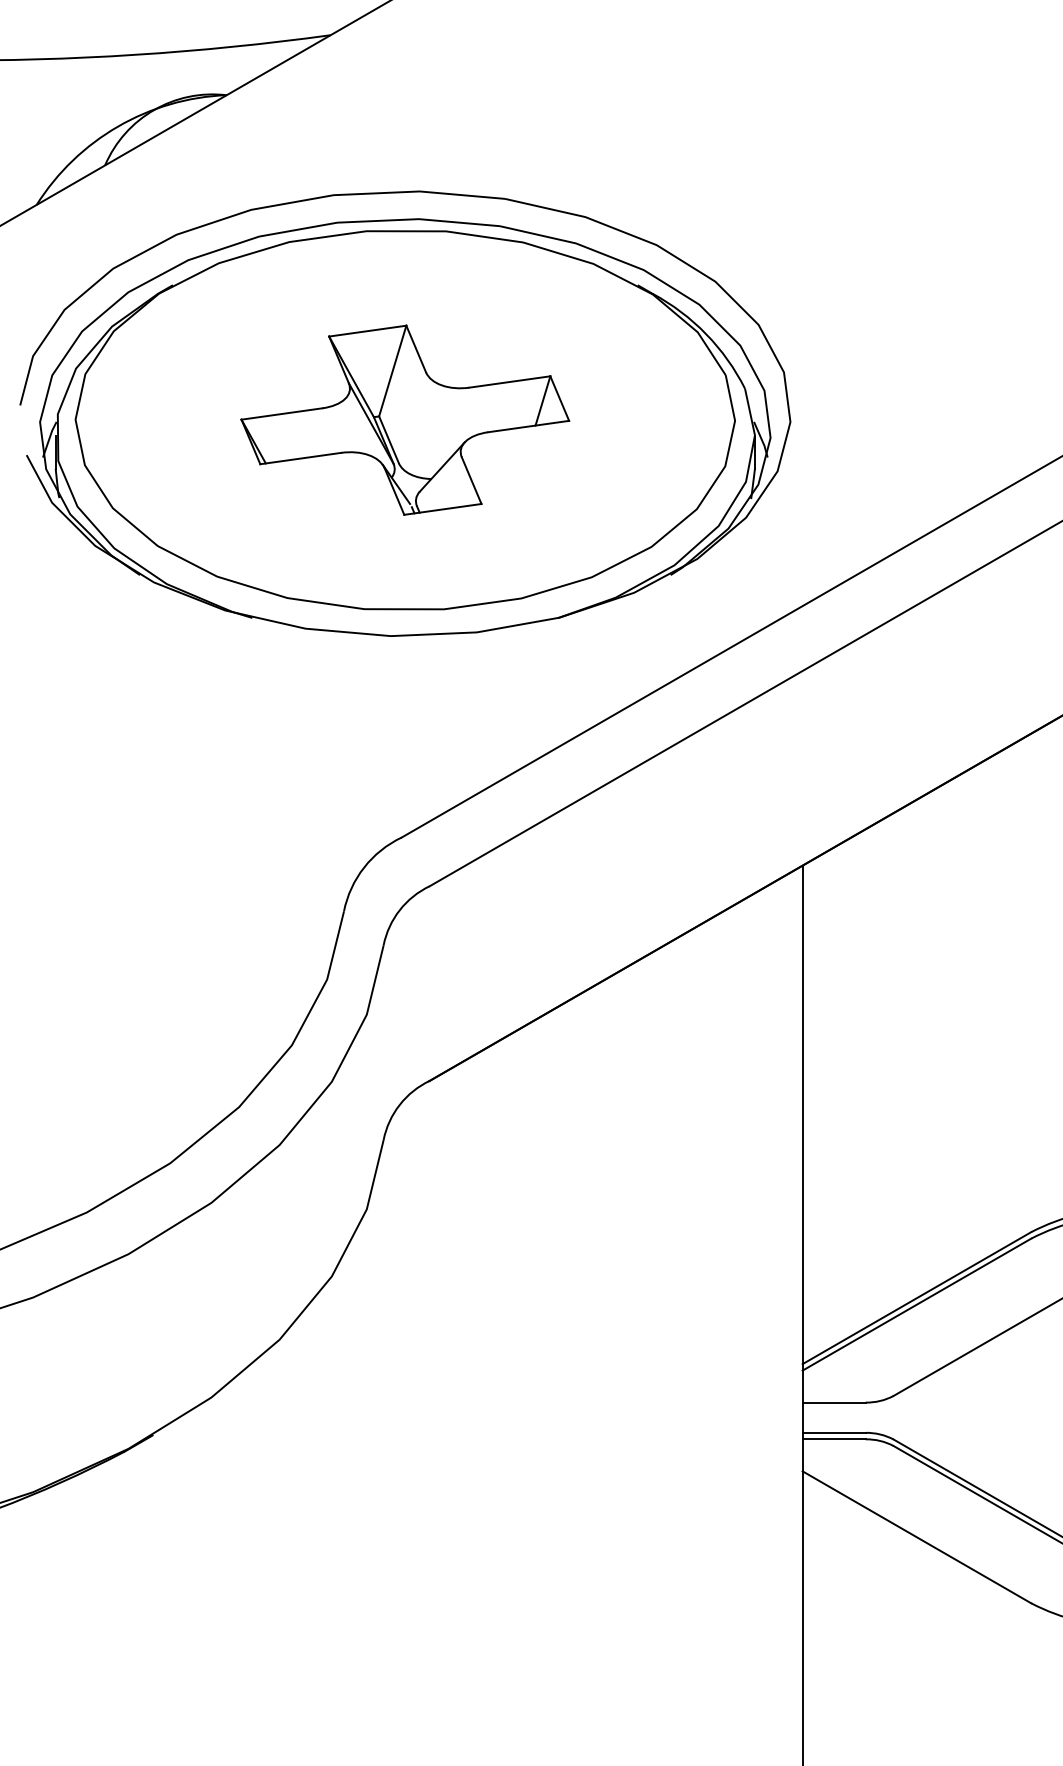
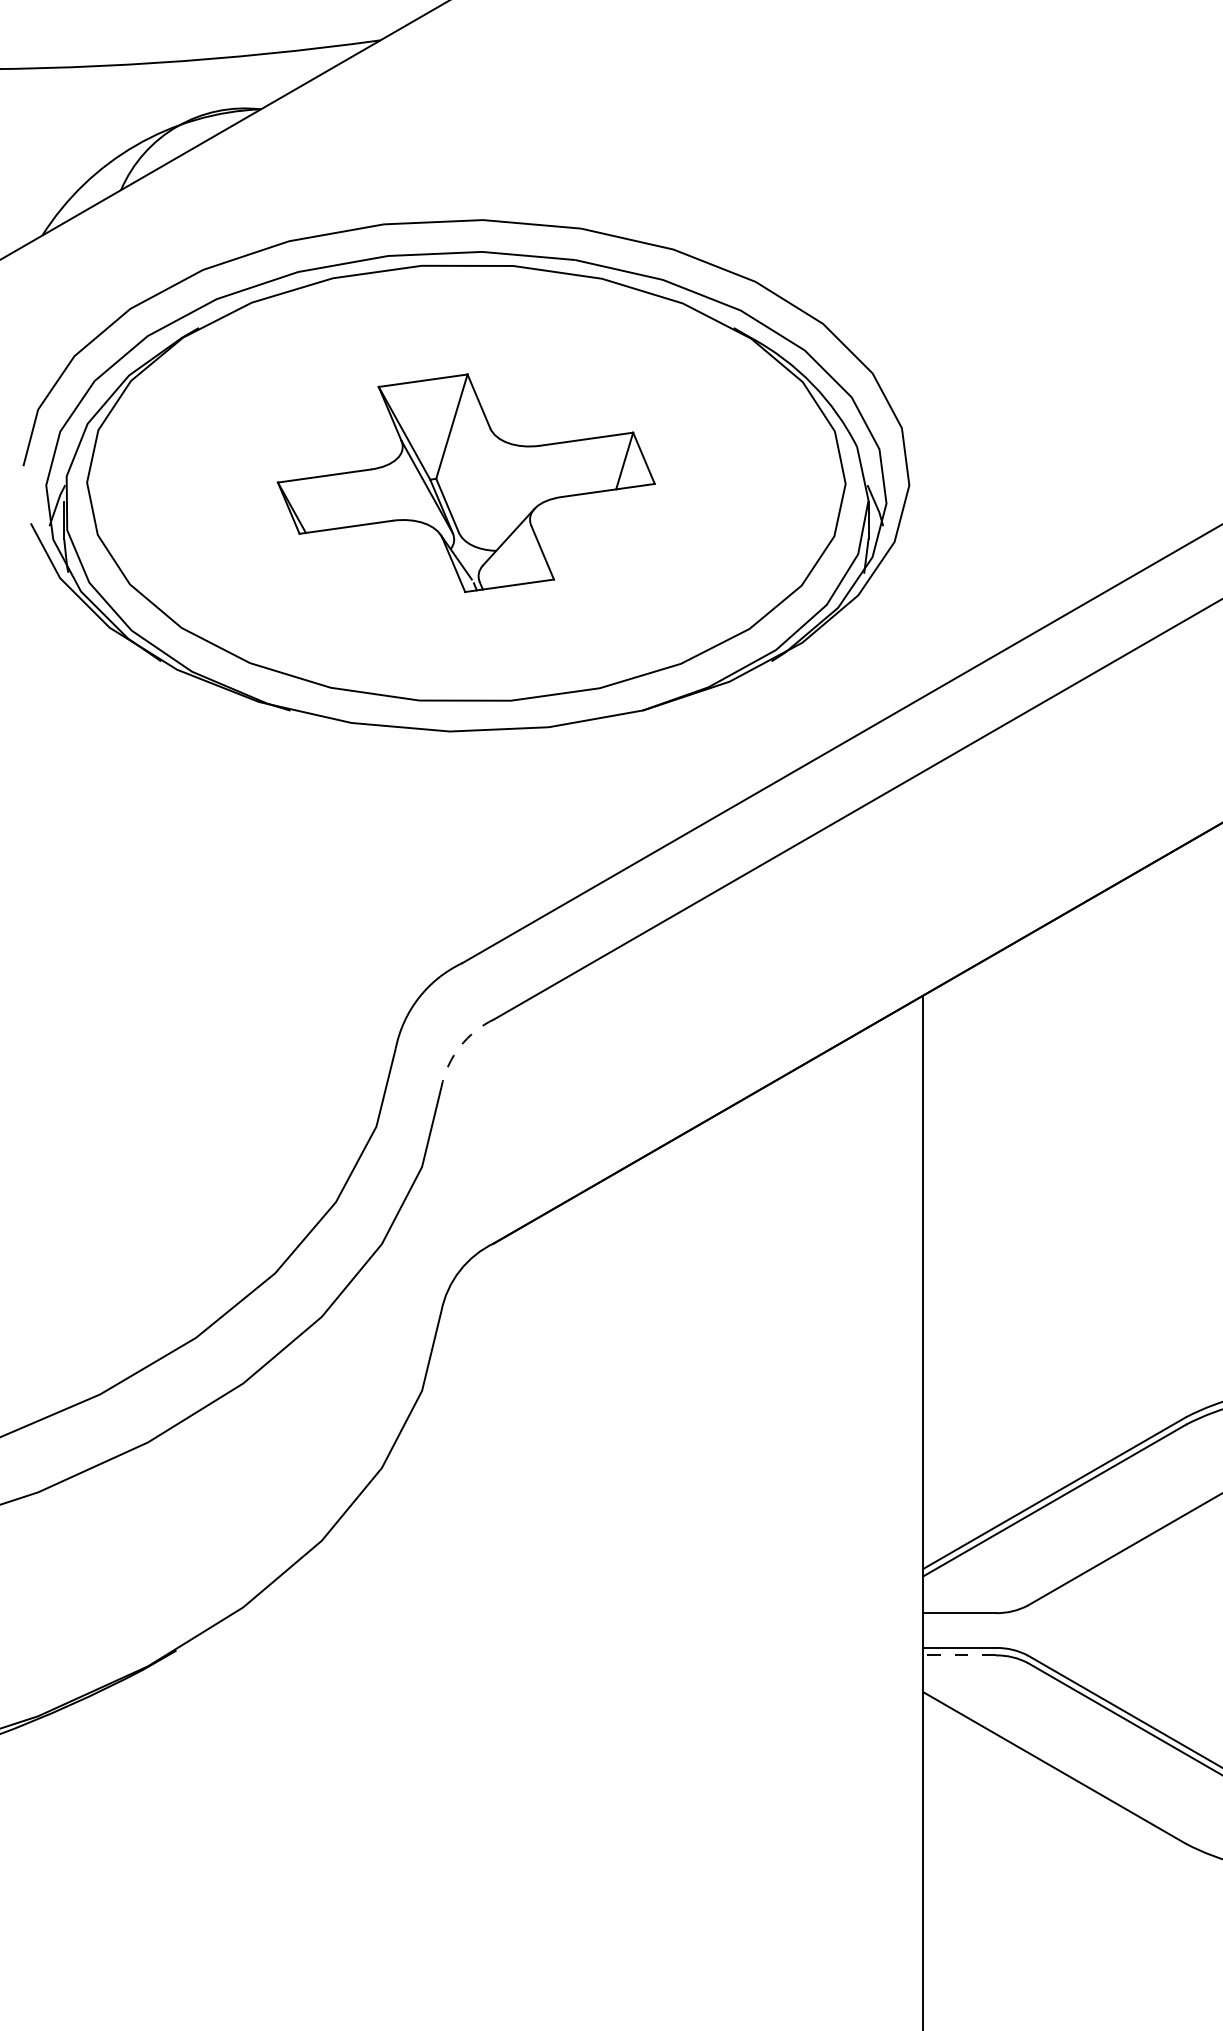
arc: (399, 909) -> (459, 1046), solid -> dashed
line: (834, 1439) -> (959, 1655), solid -> dashed

